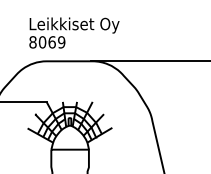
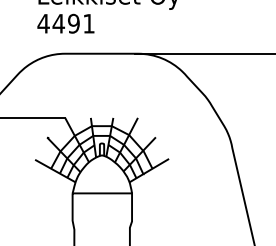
text: (47, 42) -> (66, 24), 8069 -> 4491

